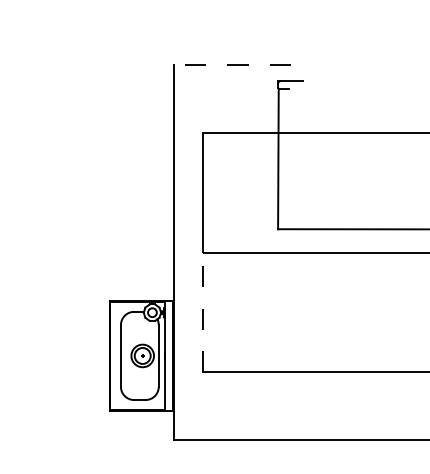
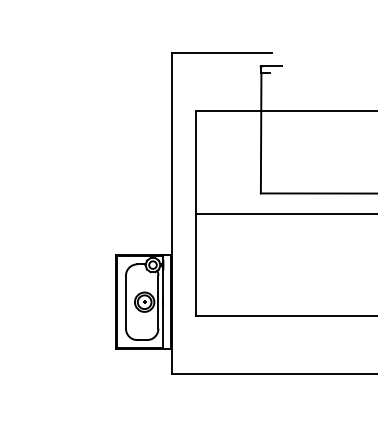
line: (232, 65) -> (221, 52), dashed -> solid
line: (203, 311) -> (196, 264), dashed -> solid

